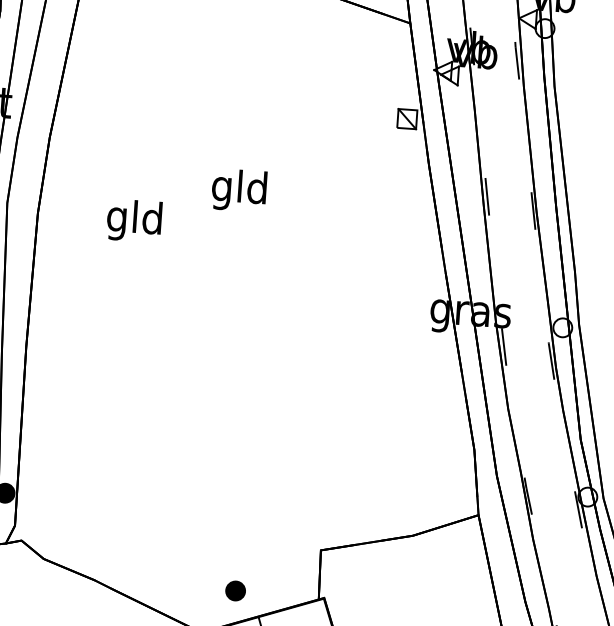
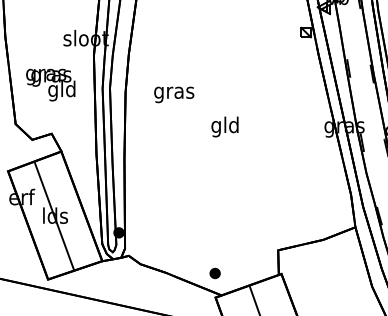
text: (238, 189) -> (224, 126), moved
text: (135, 220) -> (174, 92), gld -> gras
part: (234, 590) -> (214, 273), moved

